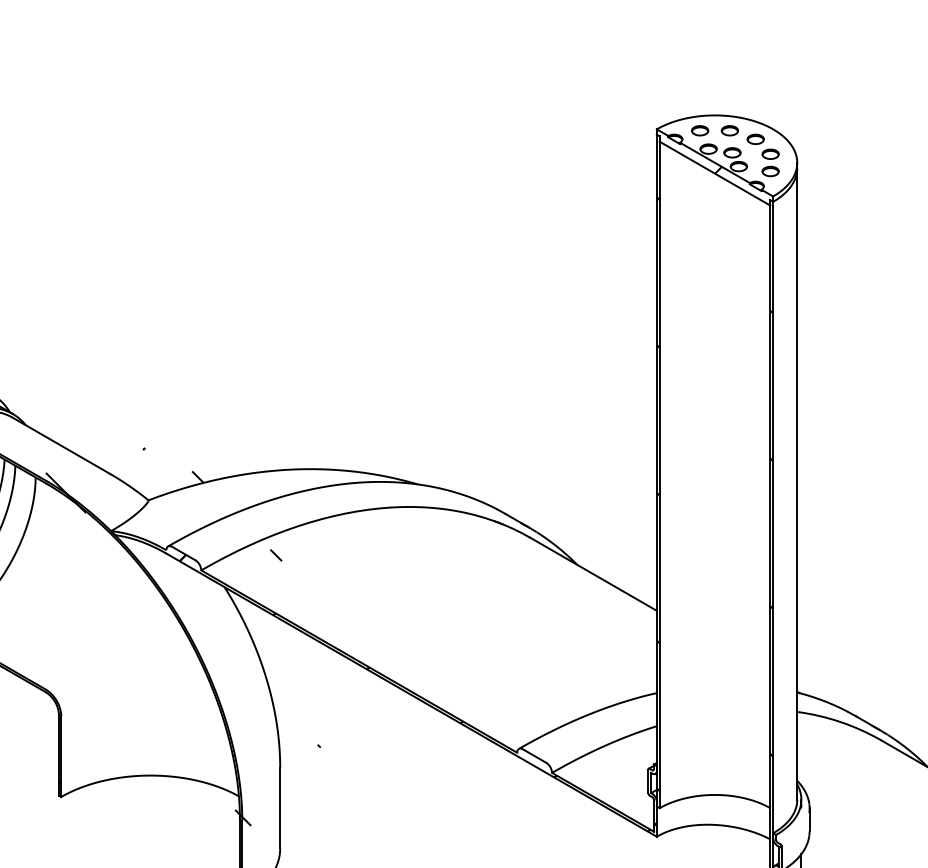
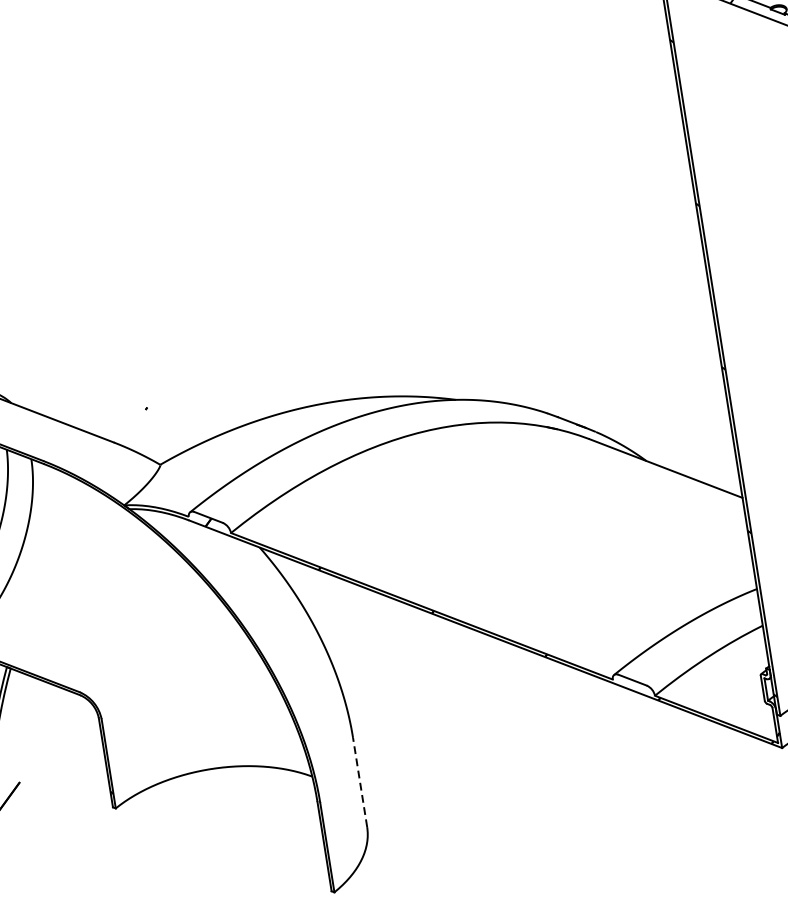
hatch: (182, 648) -> (223, 622), removed
line: (280, 807) -> (360, 781), solid -> dashed

